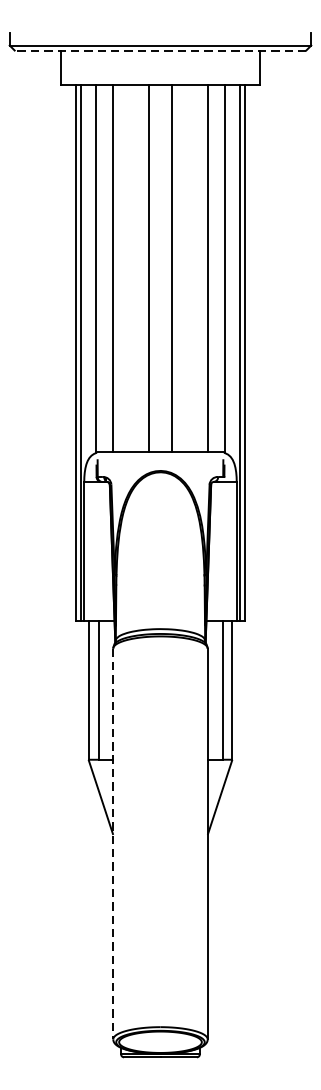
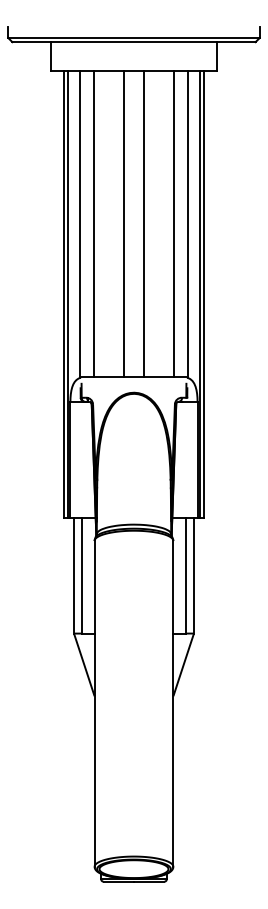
line: (159, 50) -> (133, 42), dashed -> solid
line: (113, 843) -> (94, 703), dashed -> solid

